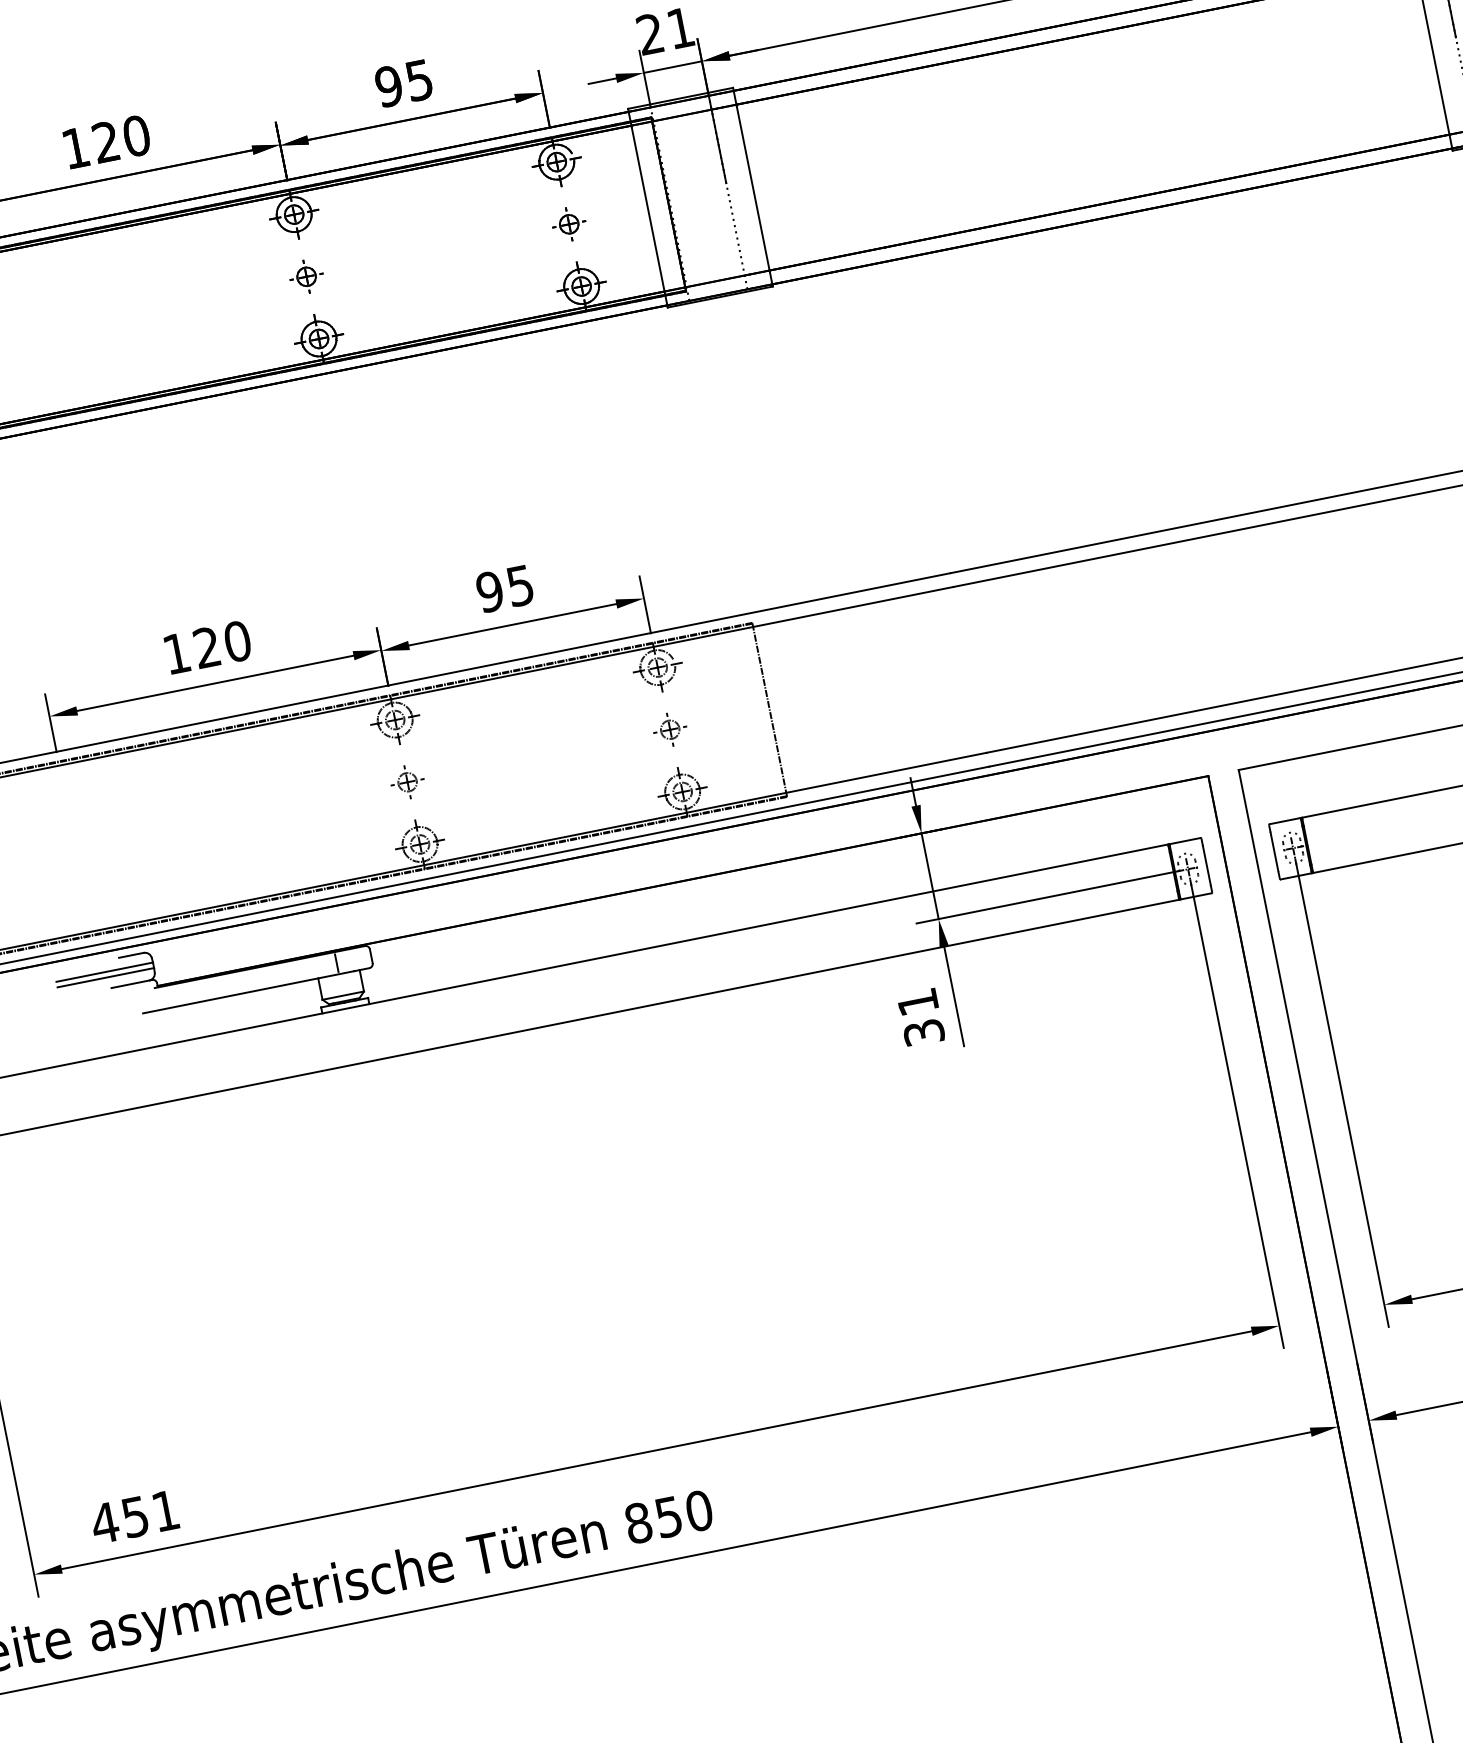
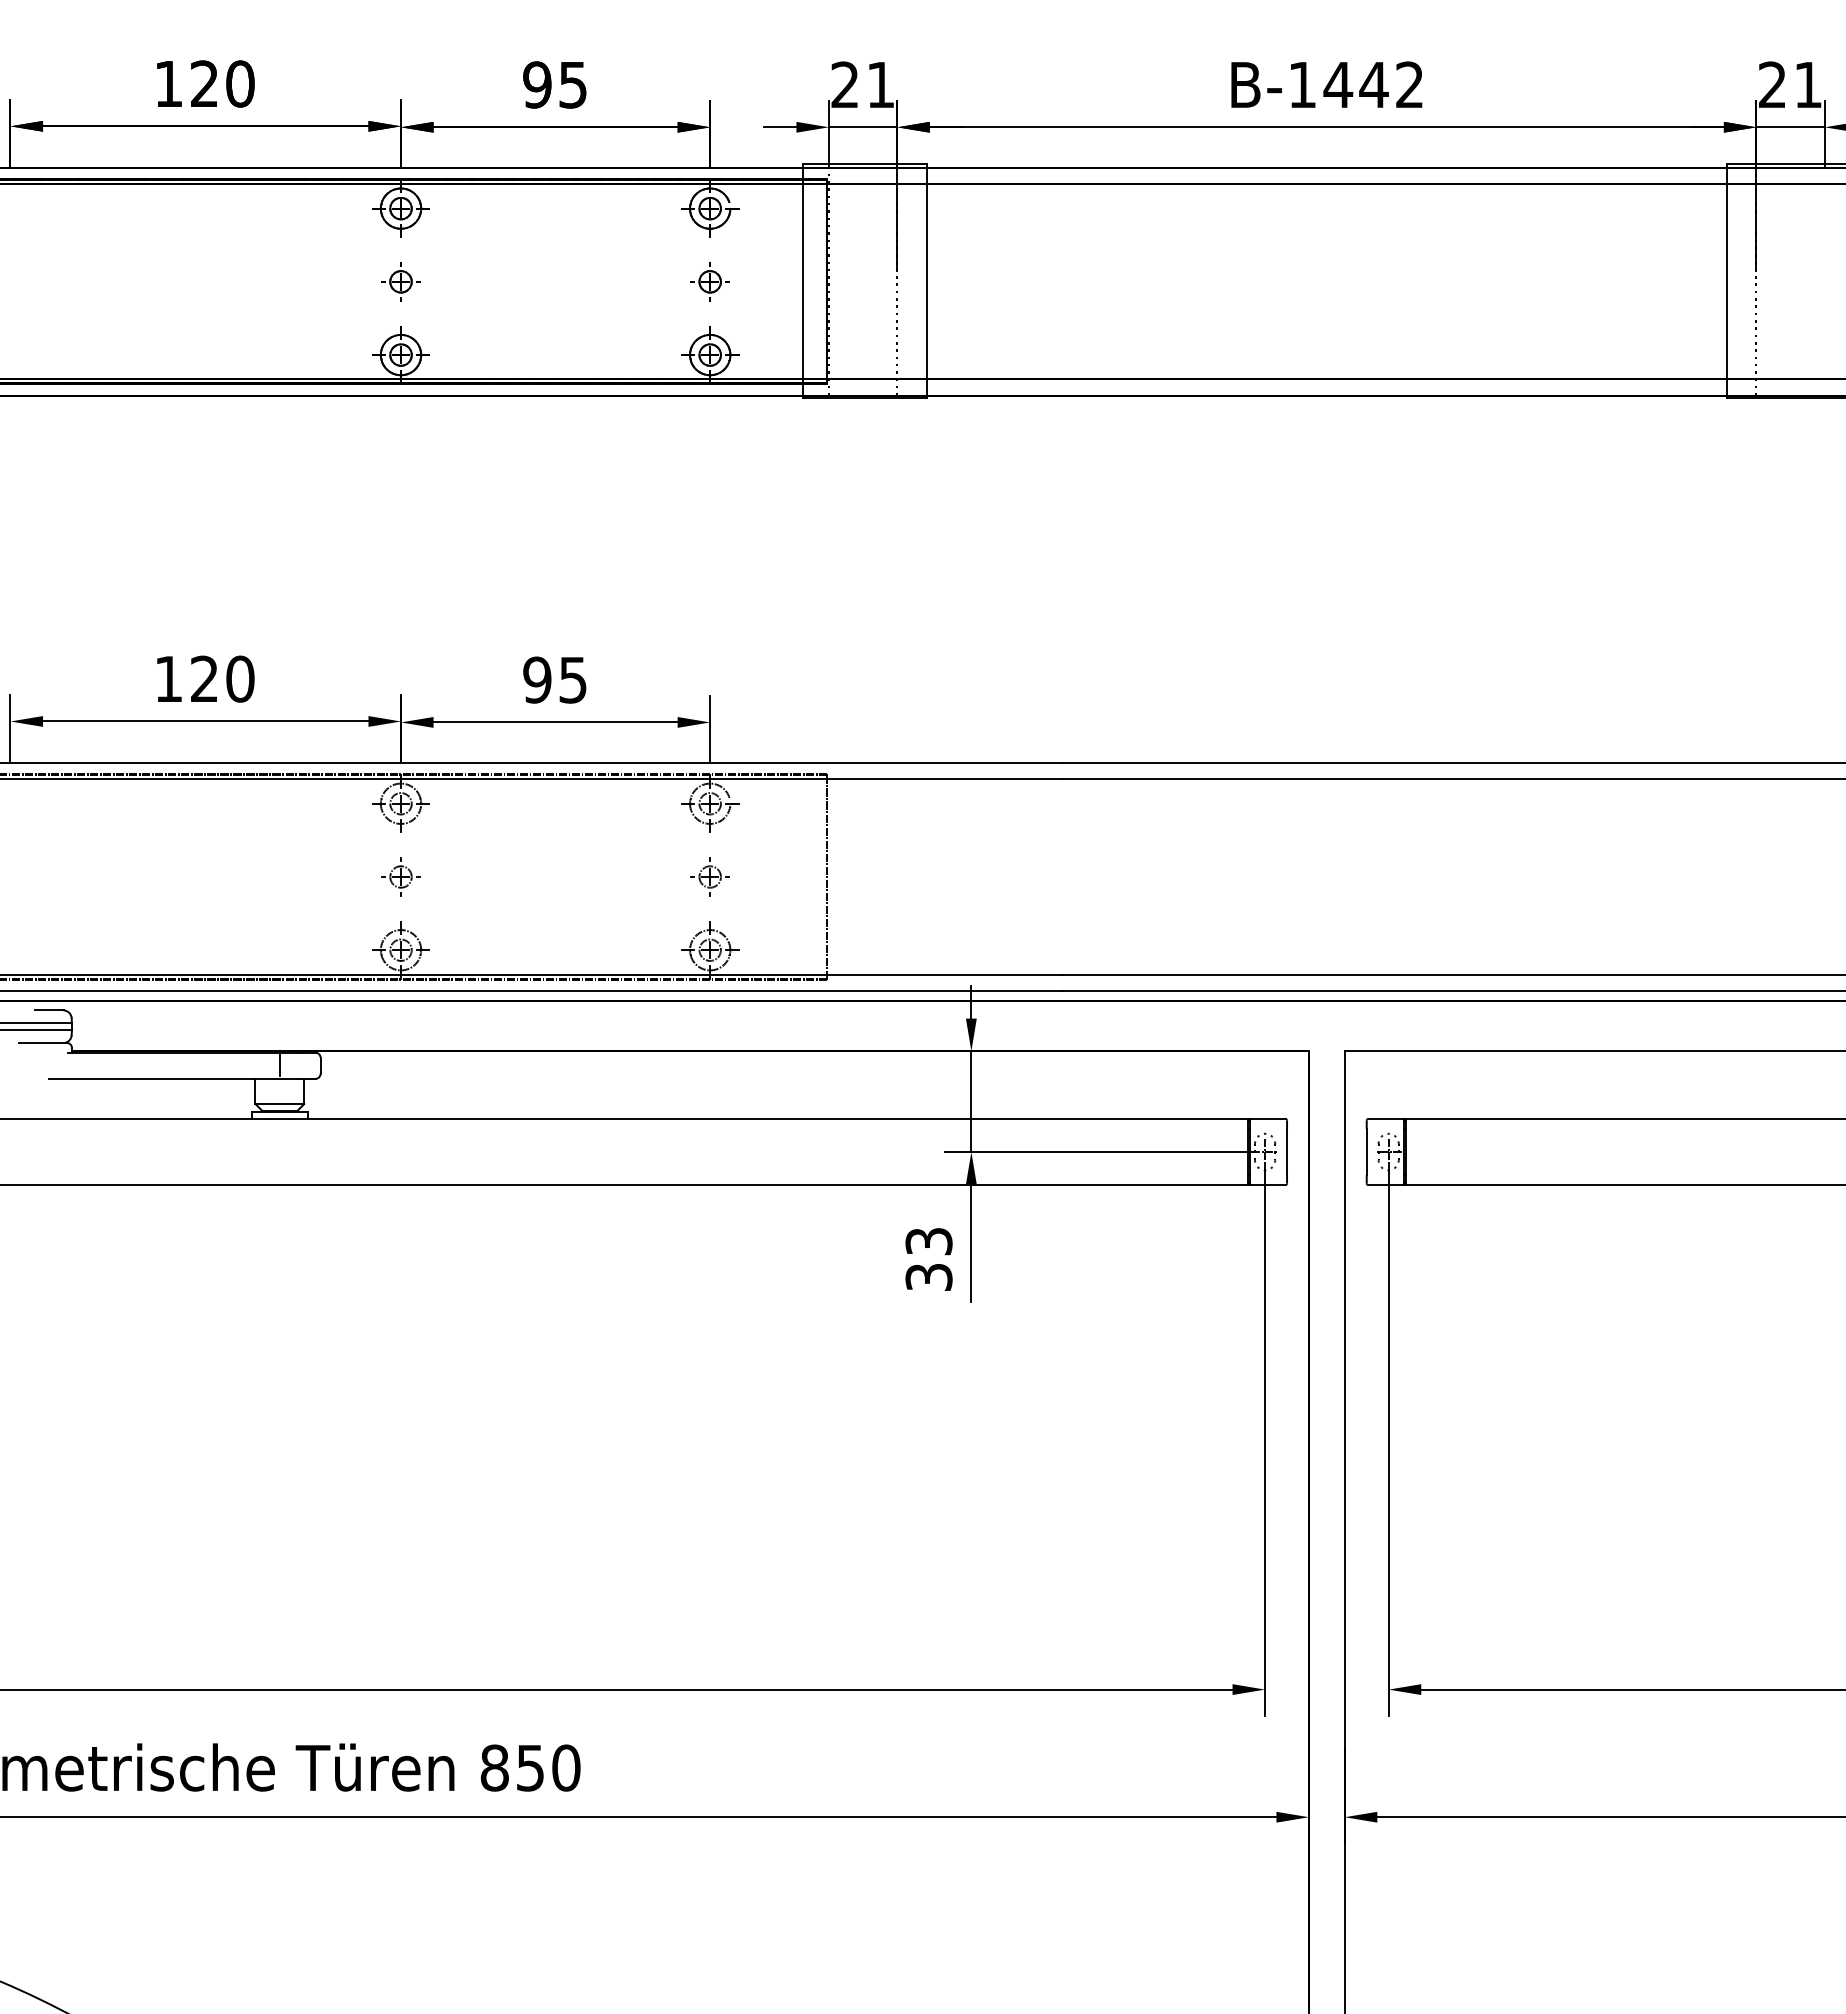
text: (917, 1002) -> (928, 1241), 31 -> 33

